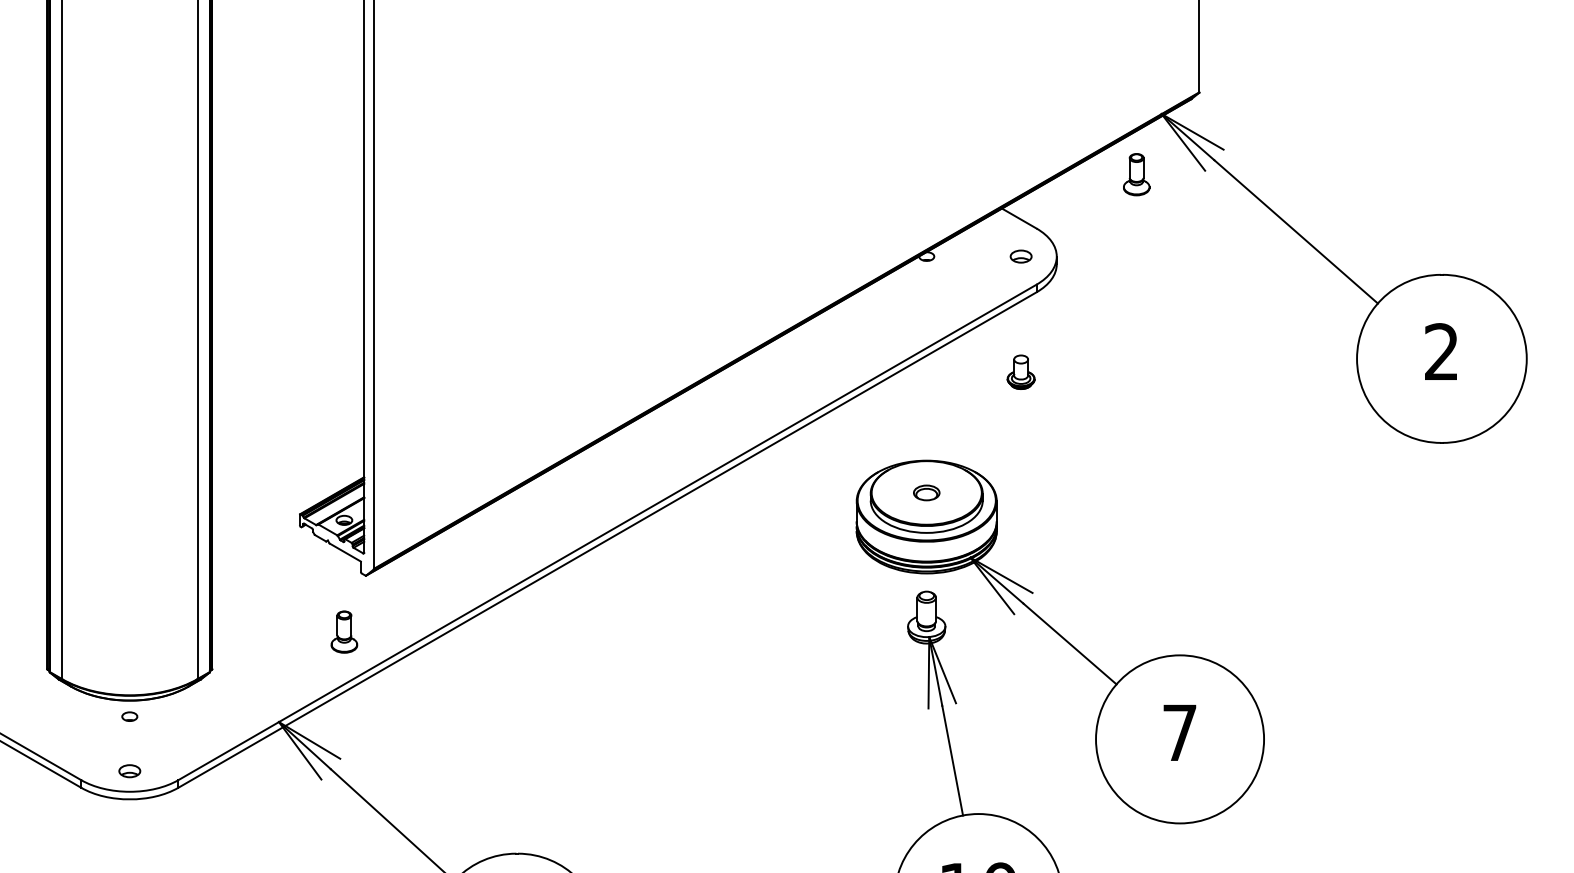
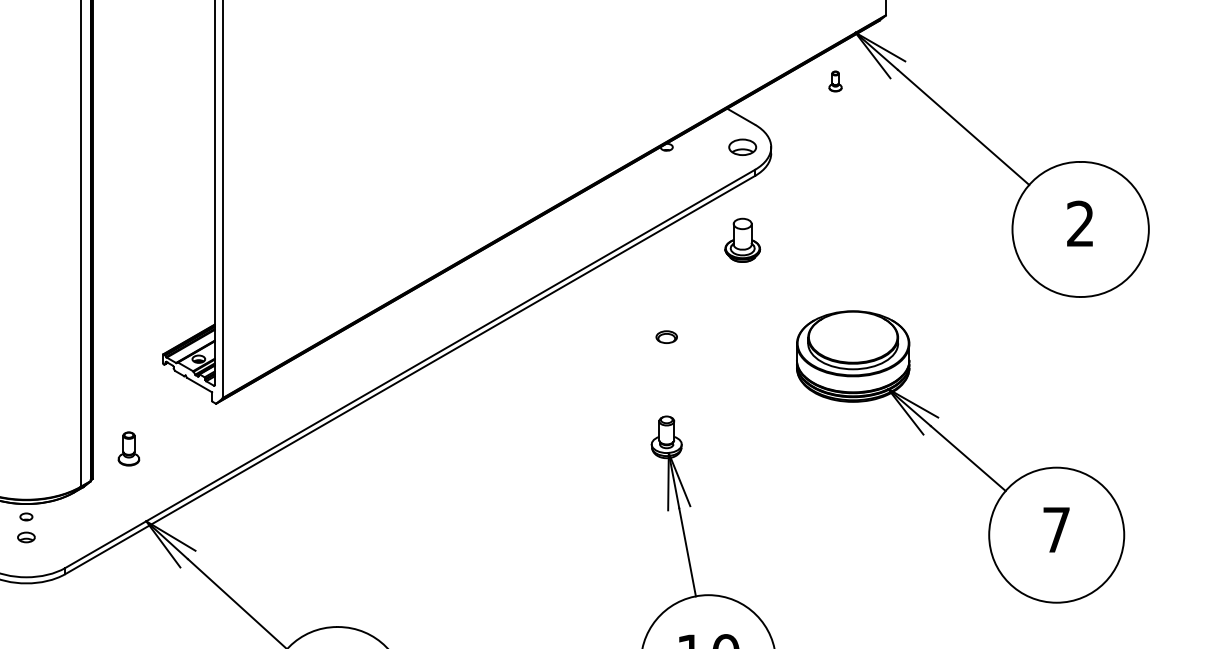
part: (1136, 174) -> (835, 81), size x0.6
part: (1020, 256) -> (742, 147), size x1.6
part: (1020, 371) -> (742, 239), size x1.6
part: (344, 631) -> (129, 448), moved
part: (1059, 641) -> (959, 456), moved
part: (129, 771) -> (26, 537), moved

